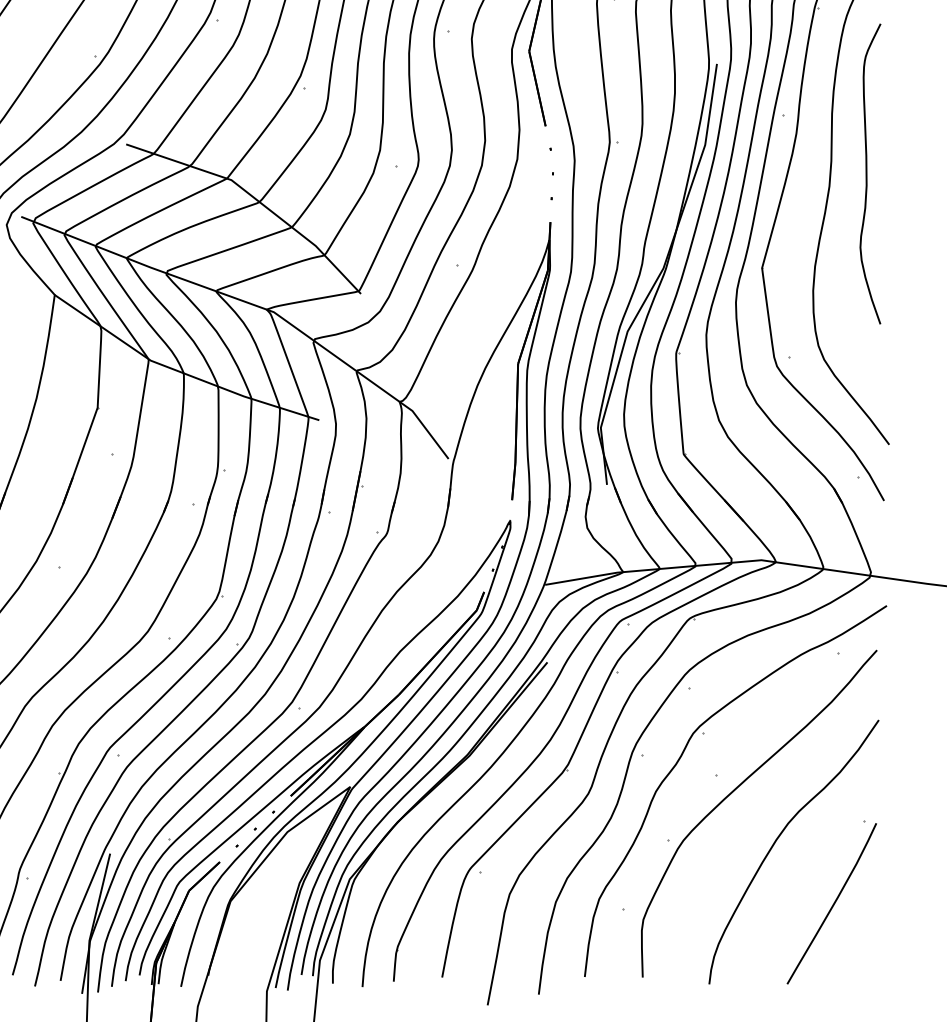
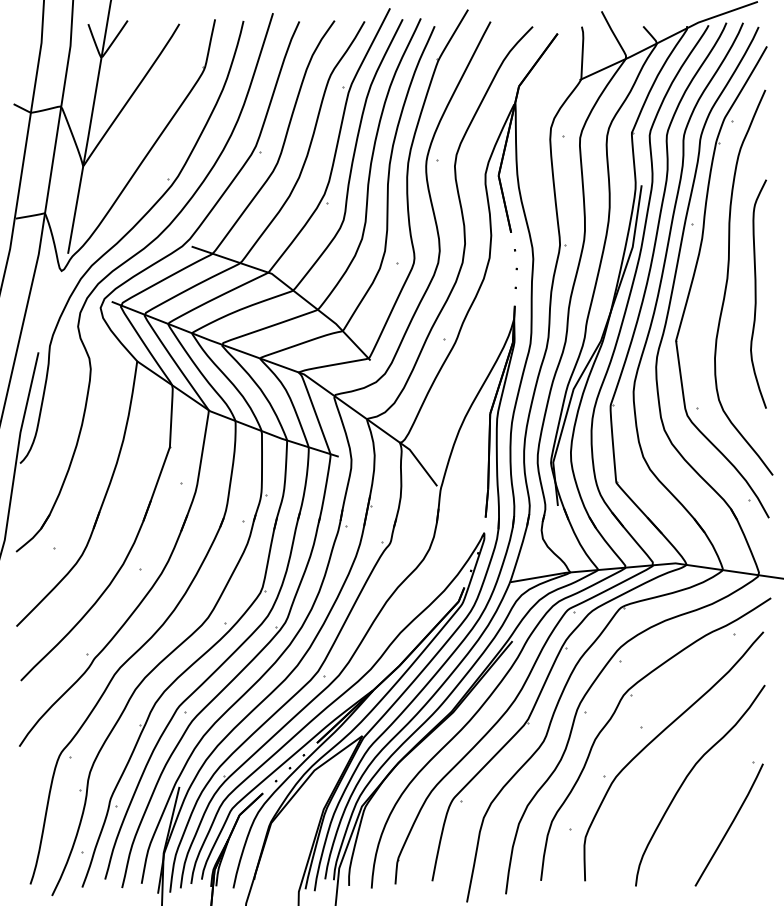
curve: (867, 173) -> (756, 293), moved

